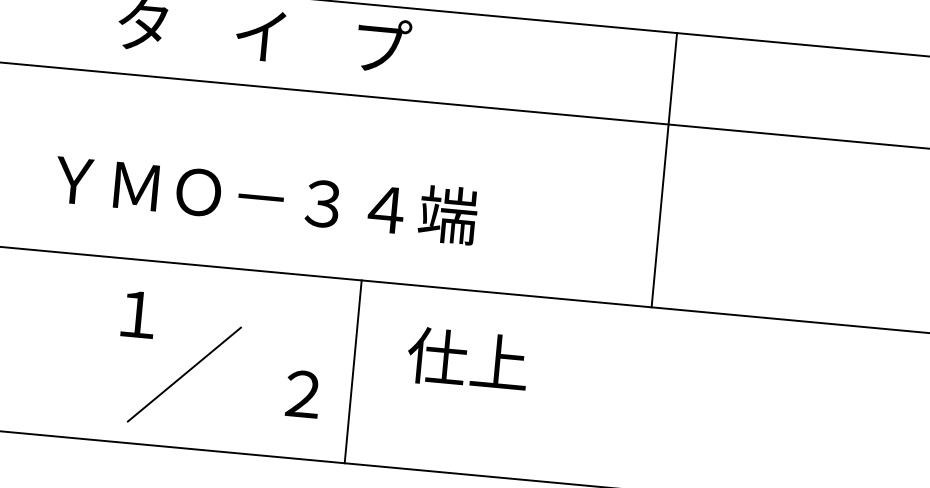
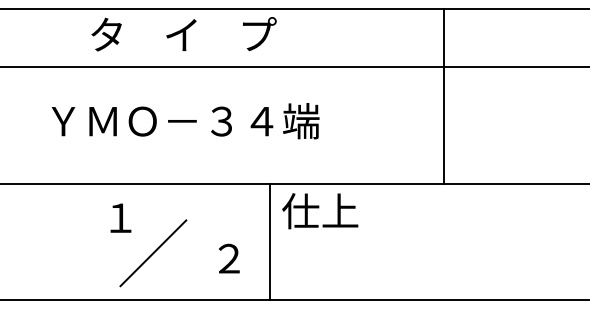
text: (265, 198) -> (185, 121), moved
text: (468, 360) -> (320, 211), moved
line: (353, 371) -> (269, 241), moved

